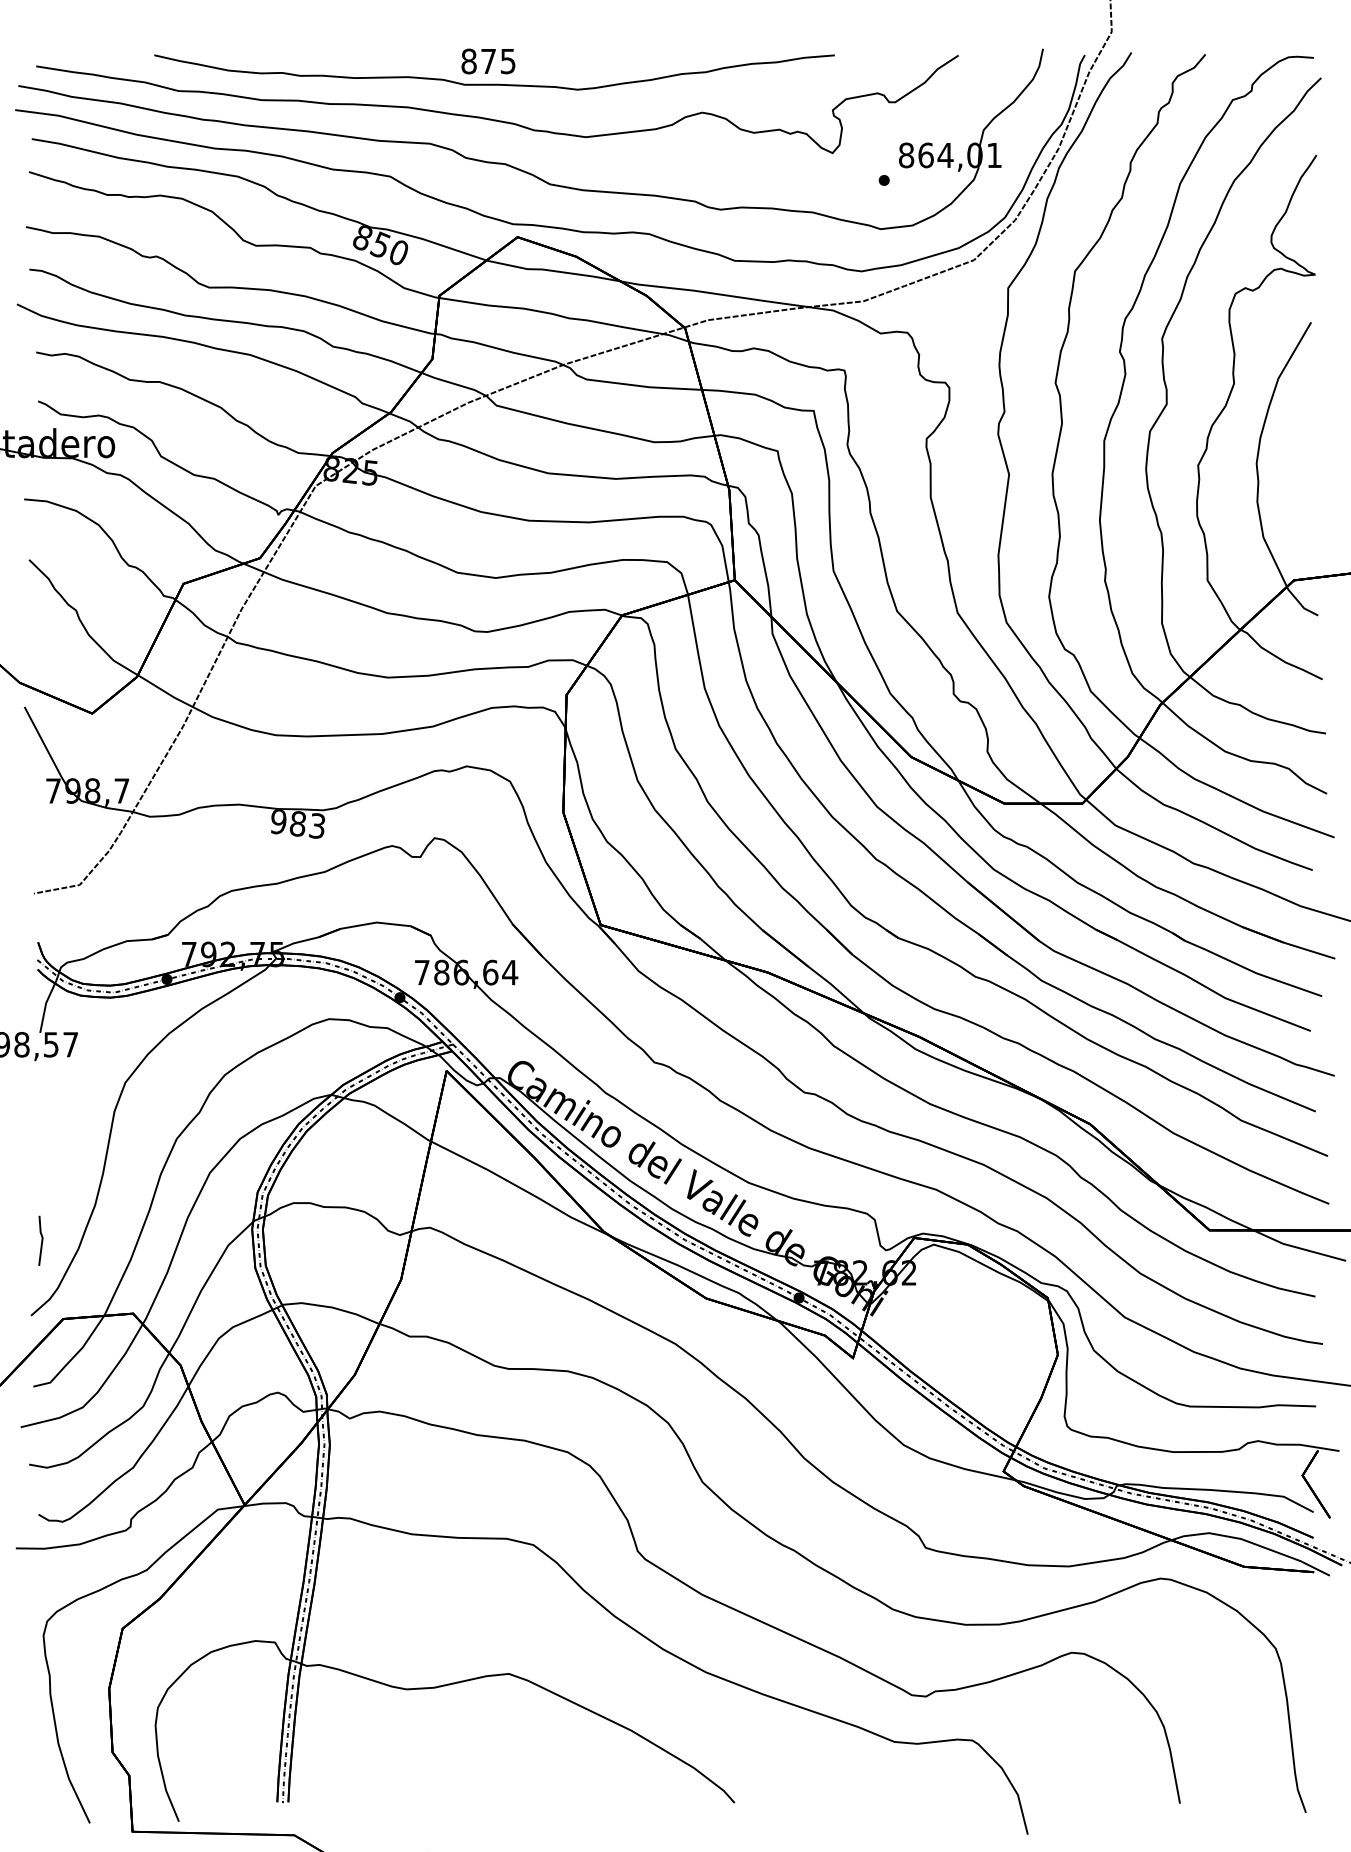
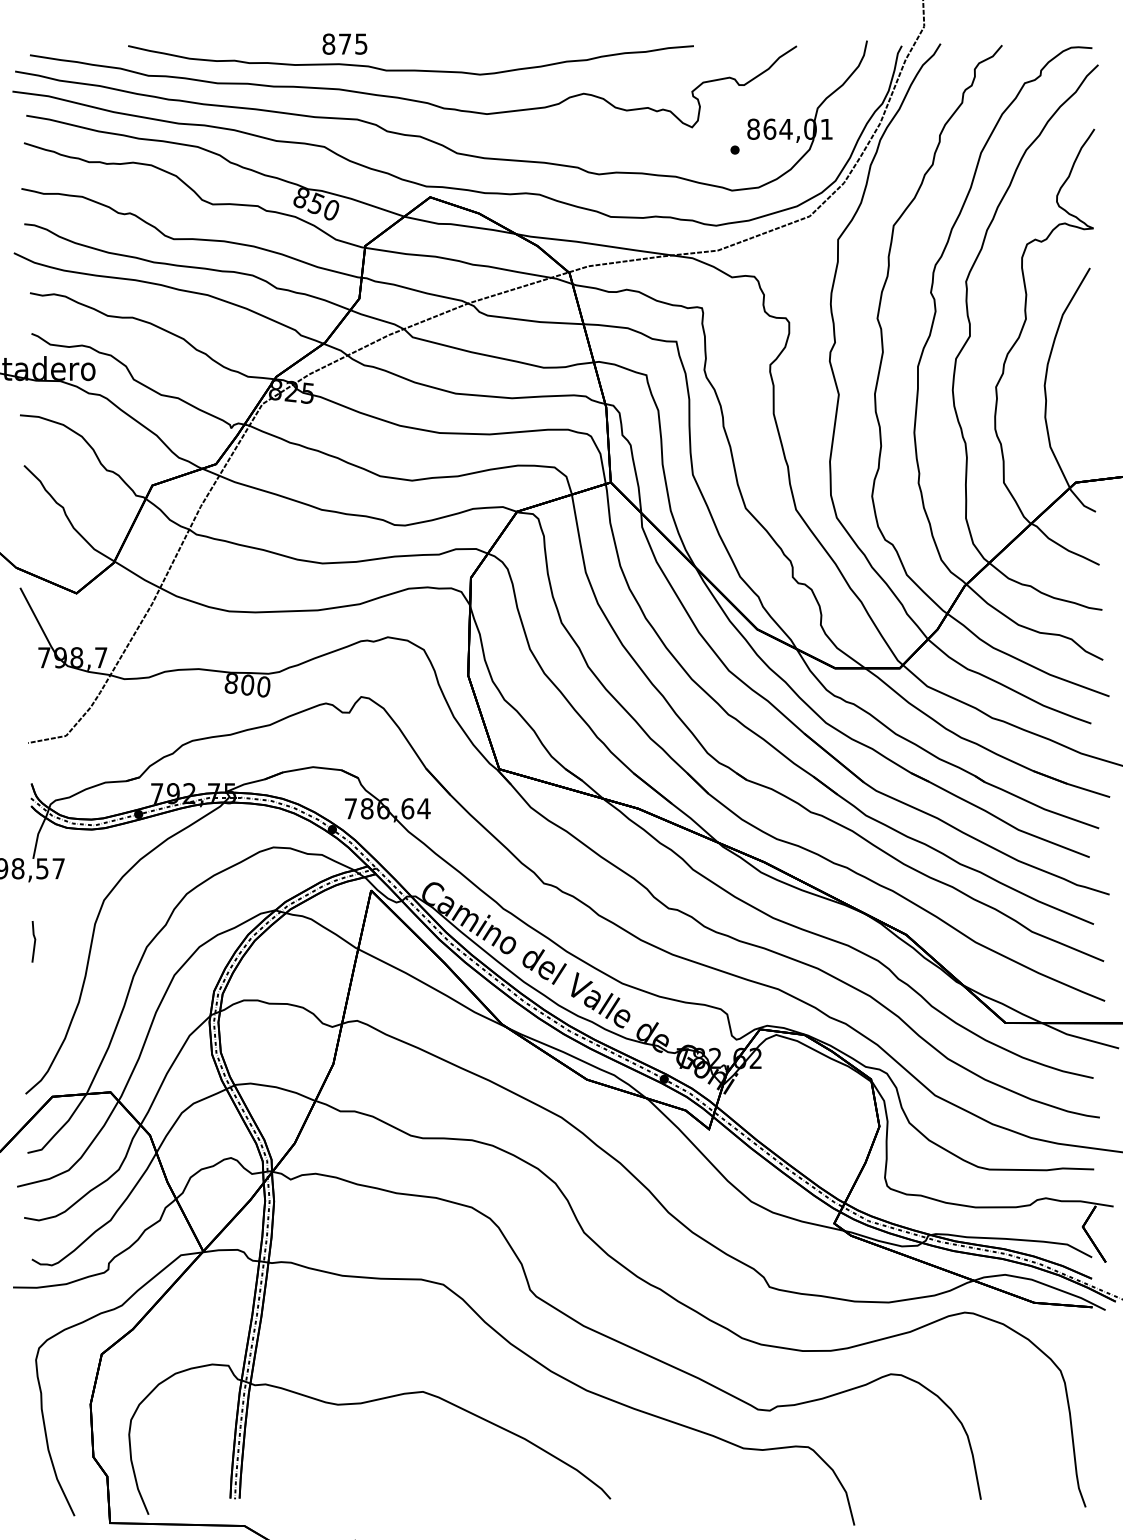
text: (487, 60) -> (344, 43), moved
text: (297, 824) -> (247, 685), 983 -> 800
line: (41, 1240) -> (34, 941), moved

